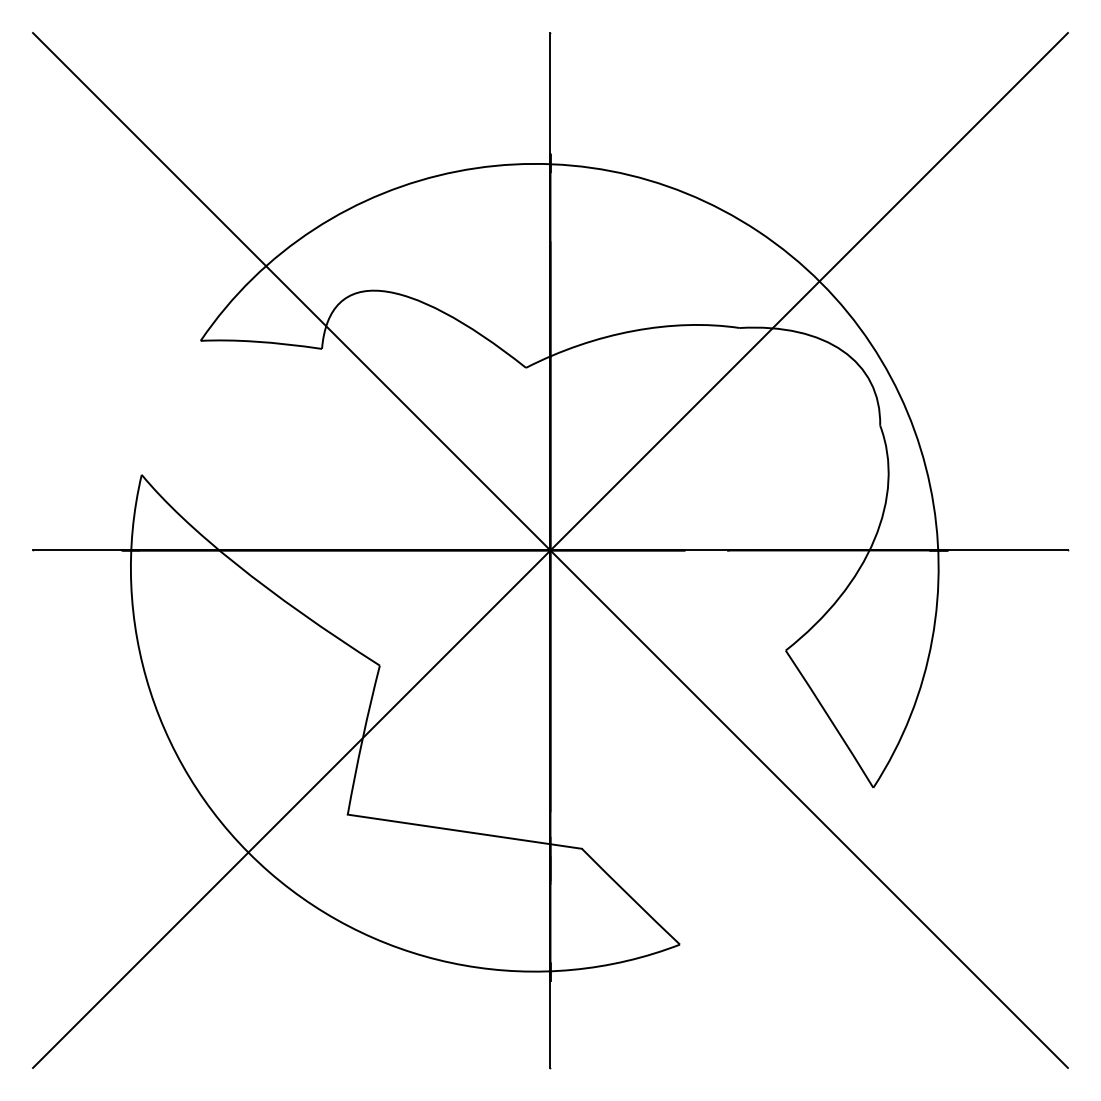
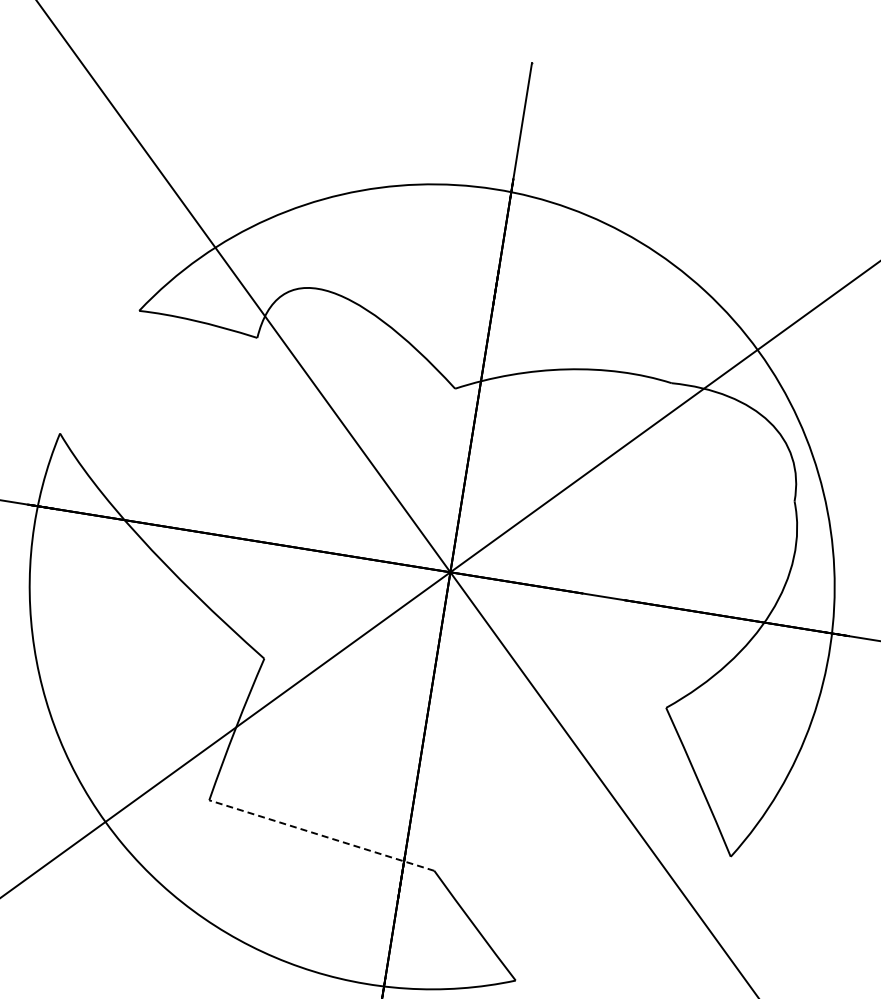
line: (464, 831) -> (321, 835), solid -> dashed

